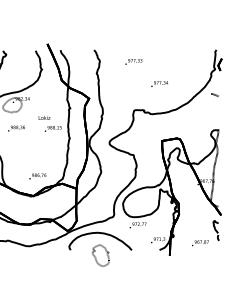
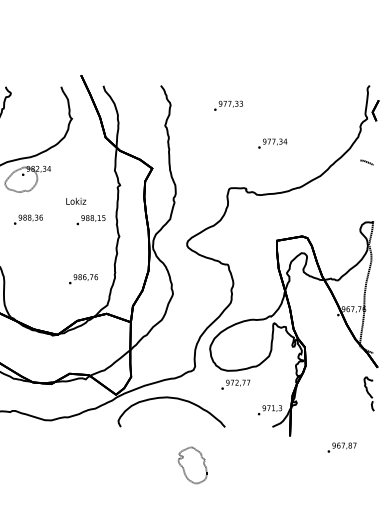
text: (37, 176) -> (82, 279), moved
text: (200, 243) -> (342, 448), moved
part: (100, 255) -> (192, 465), moved

